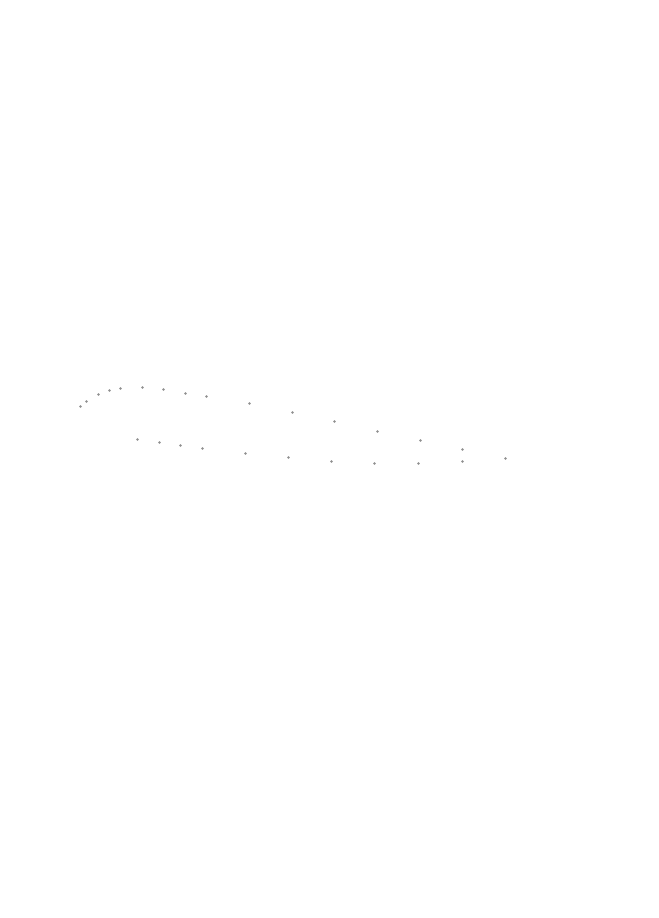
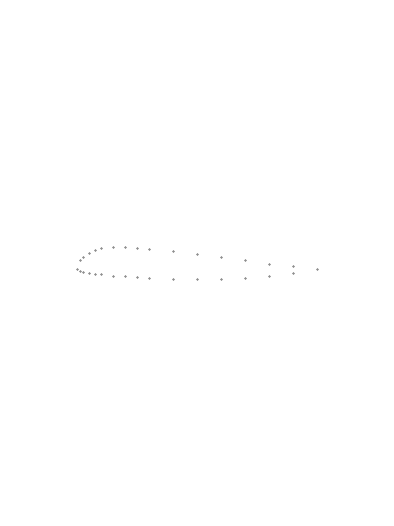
part: (96, 428) -> (89, 271), added

